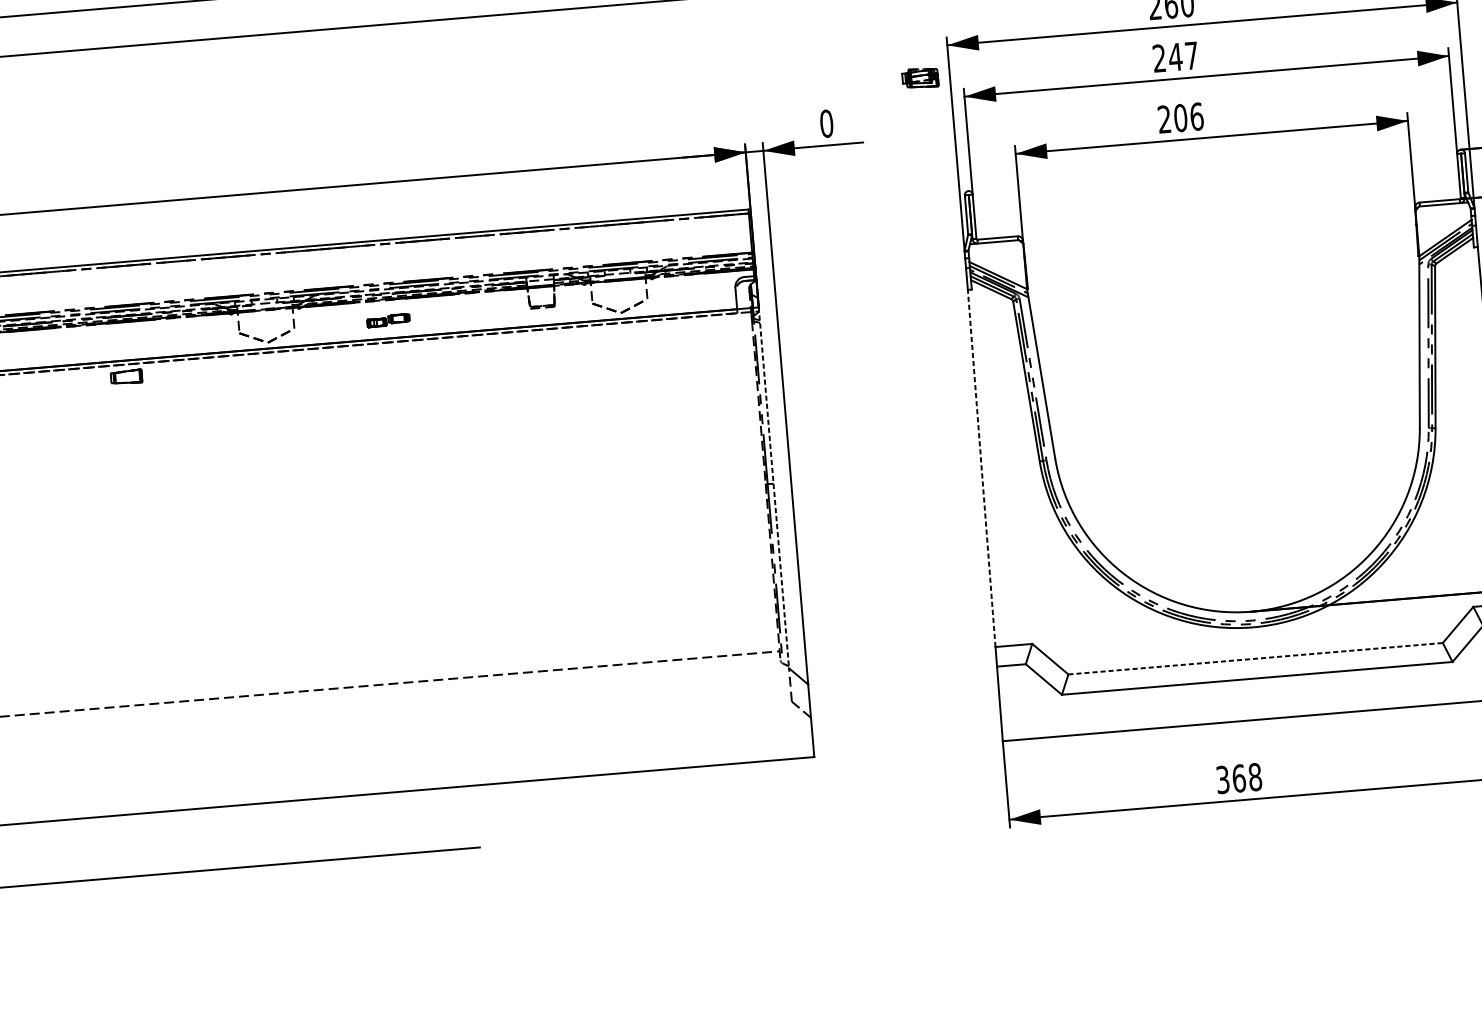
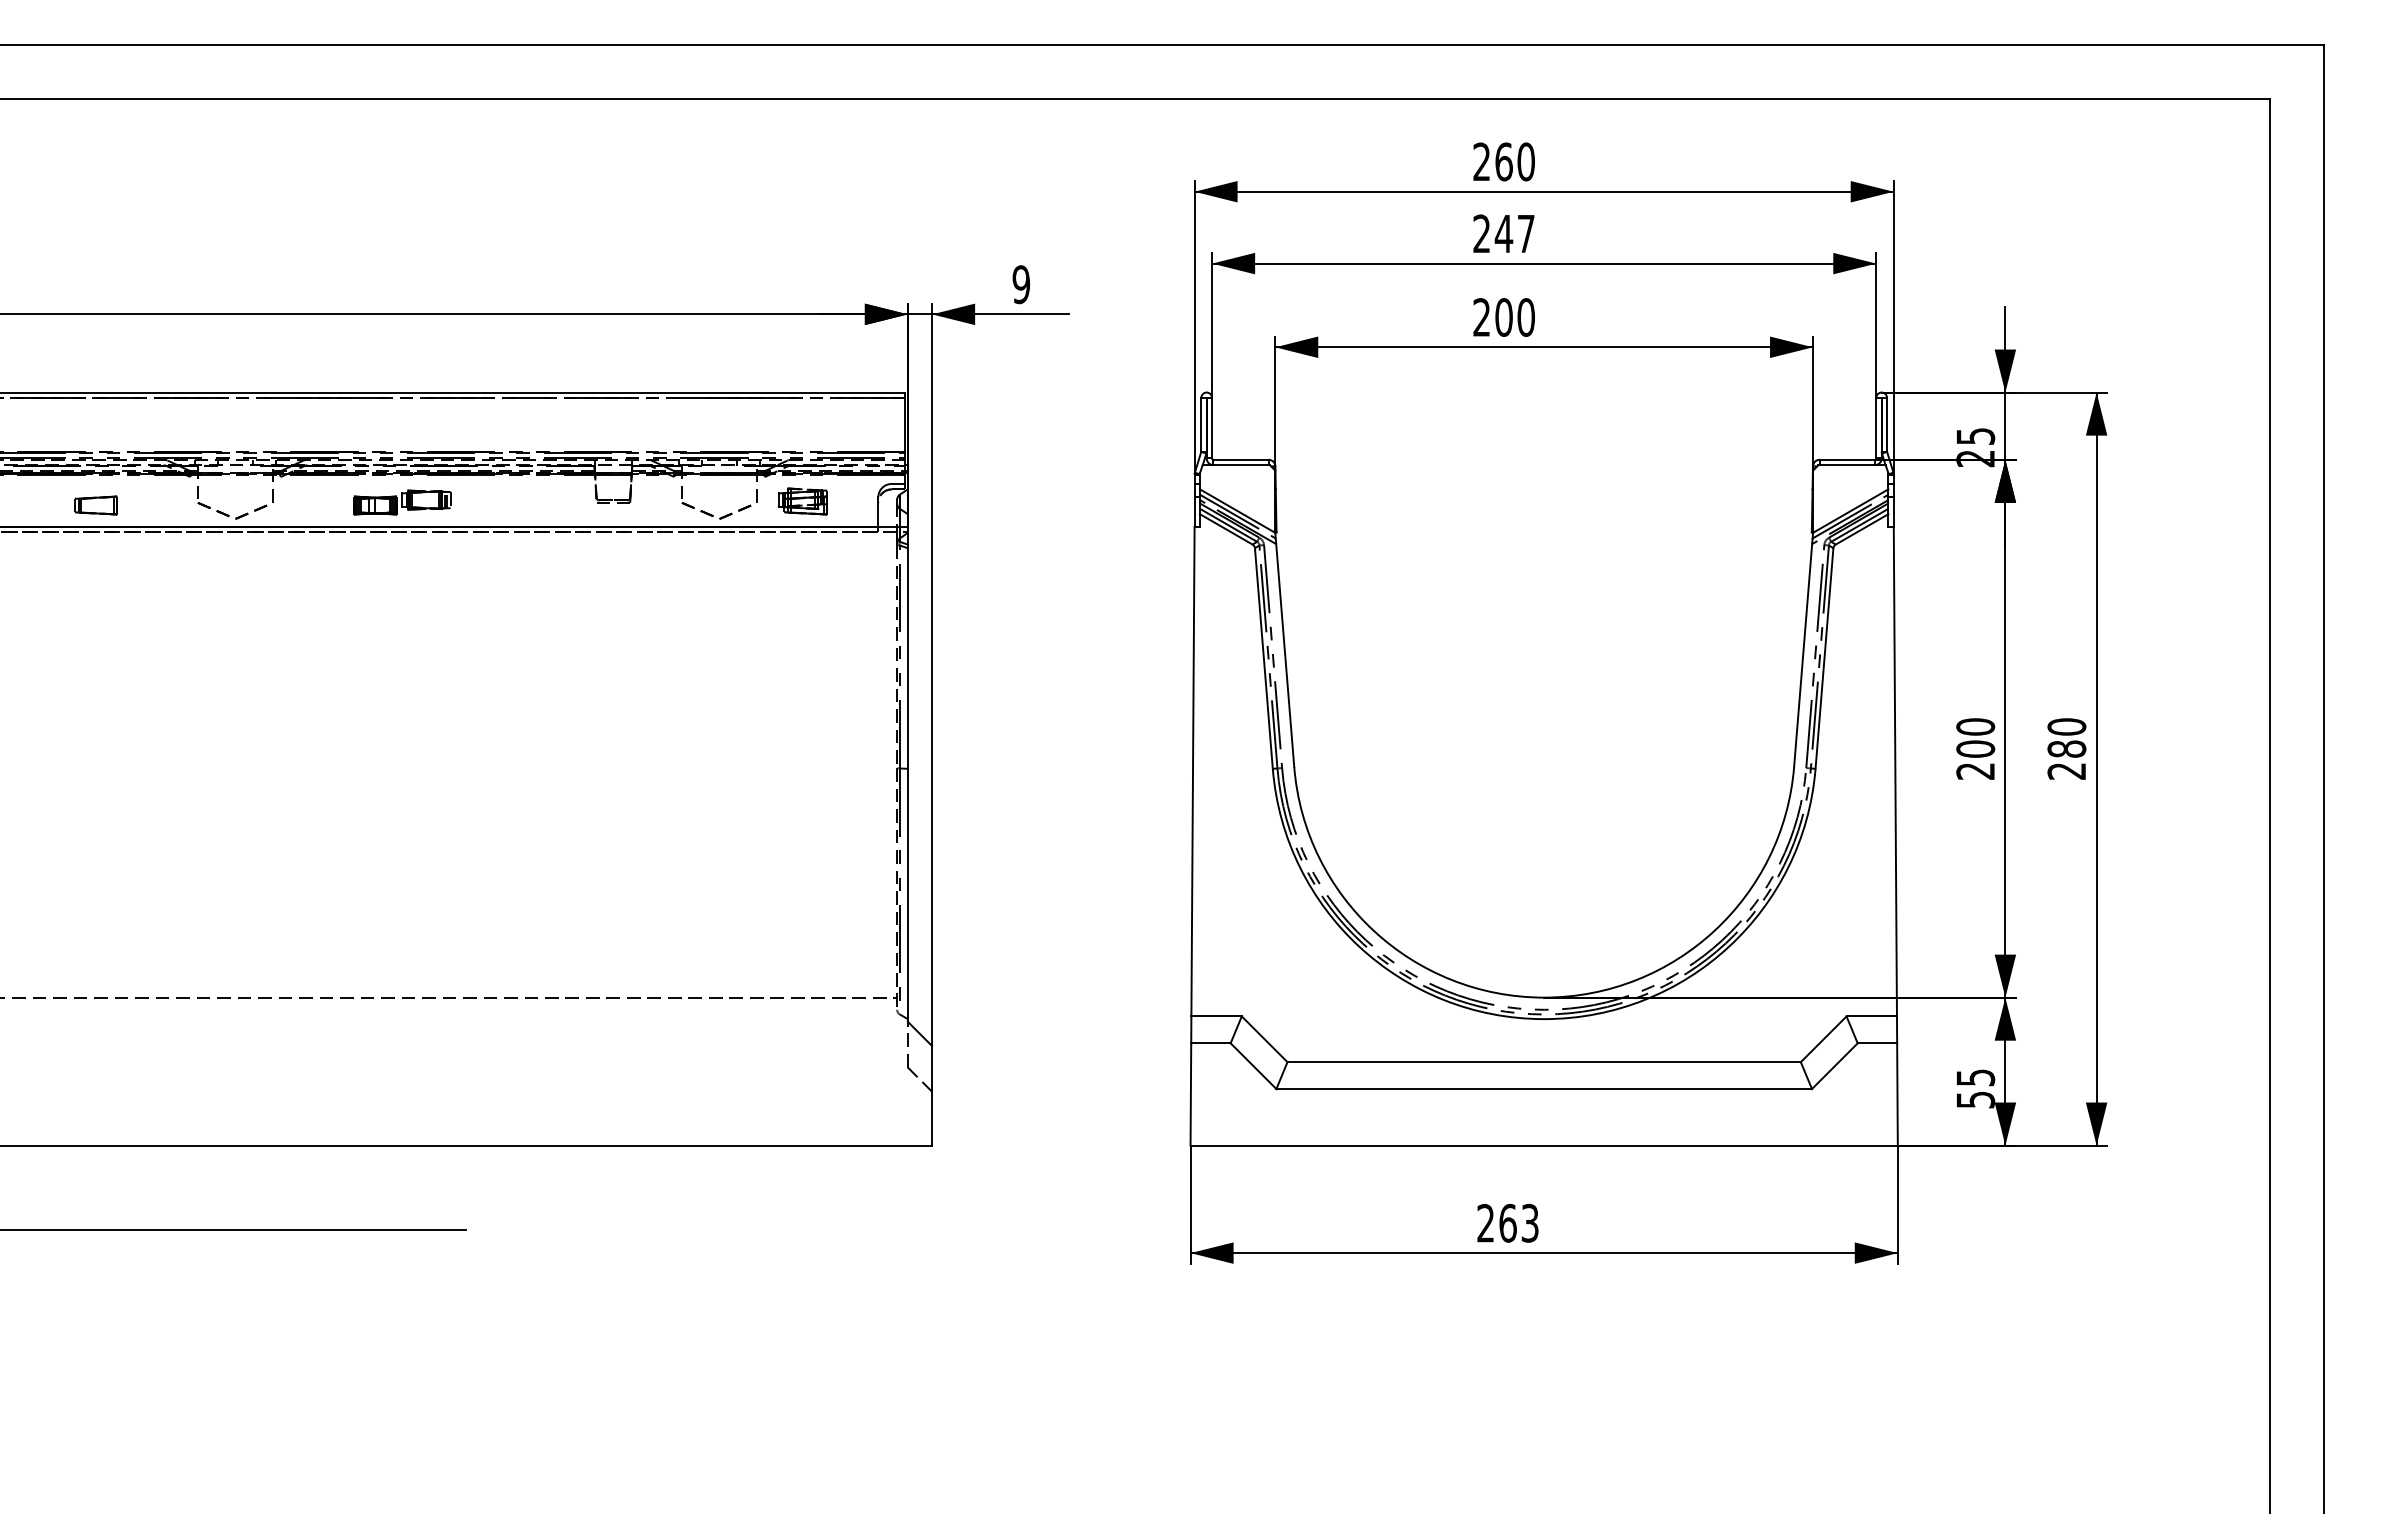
part: (919, 78) -> (802, 501), moved
text: (1197, 116) -> (1526, 317), 206 -> 200
text: (826, 123) -> (1021, 284), 0 -> 9
part: (388, 320) -> (402, 502), size x1.67
part: (126, 377) -> (95, 505), moved
line: (982, 468) -> (1193, 771), dashed -> solid
line: (773, 487) -> (907, 774), dashed -> solid
line: (1255, 658) -> (1544, 1062), dashed -> solid
text: (1238, 778) -> (1507, 1223), 368 -> 263

